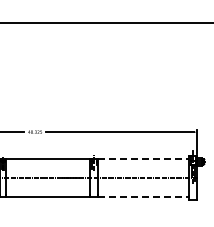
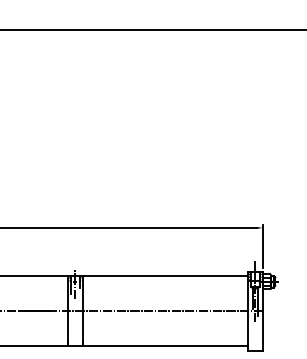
line: (144, 158) -> (166, 275), dashed -> solid
line: (144, 197) -> (166, 346), dashed -> solid

